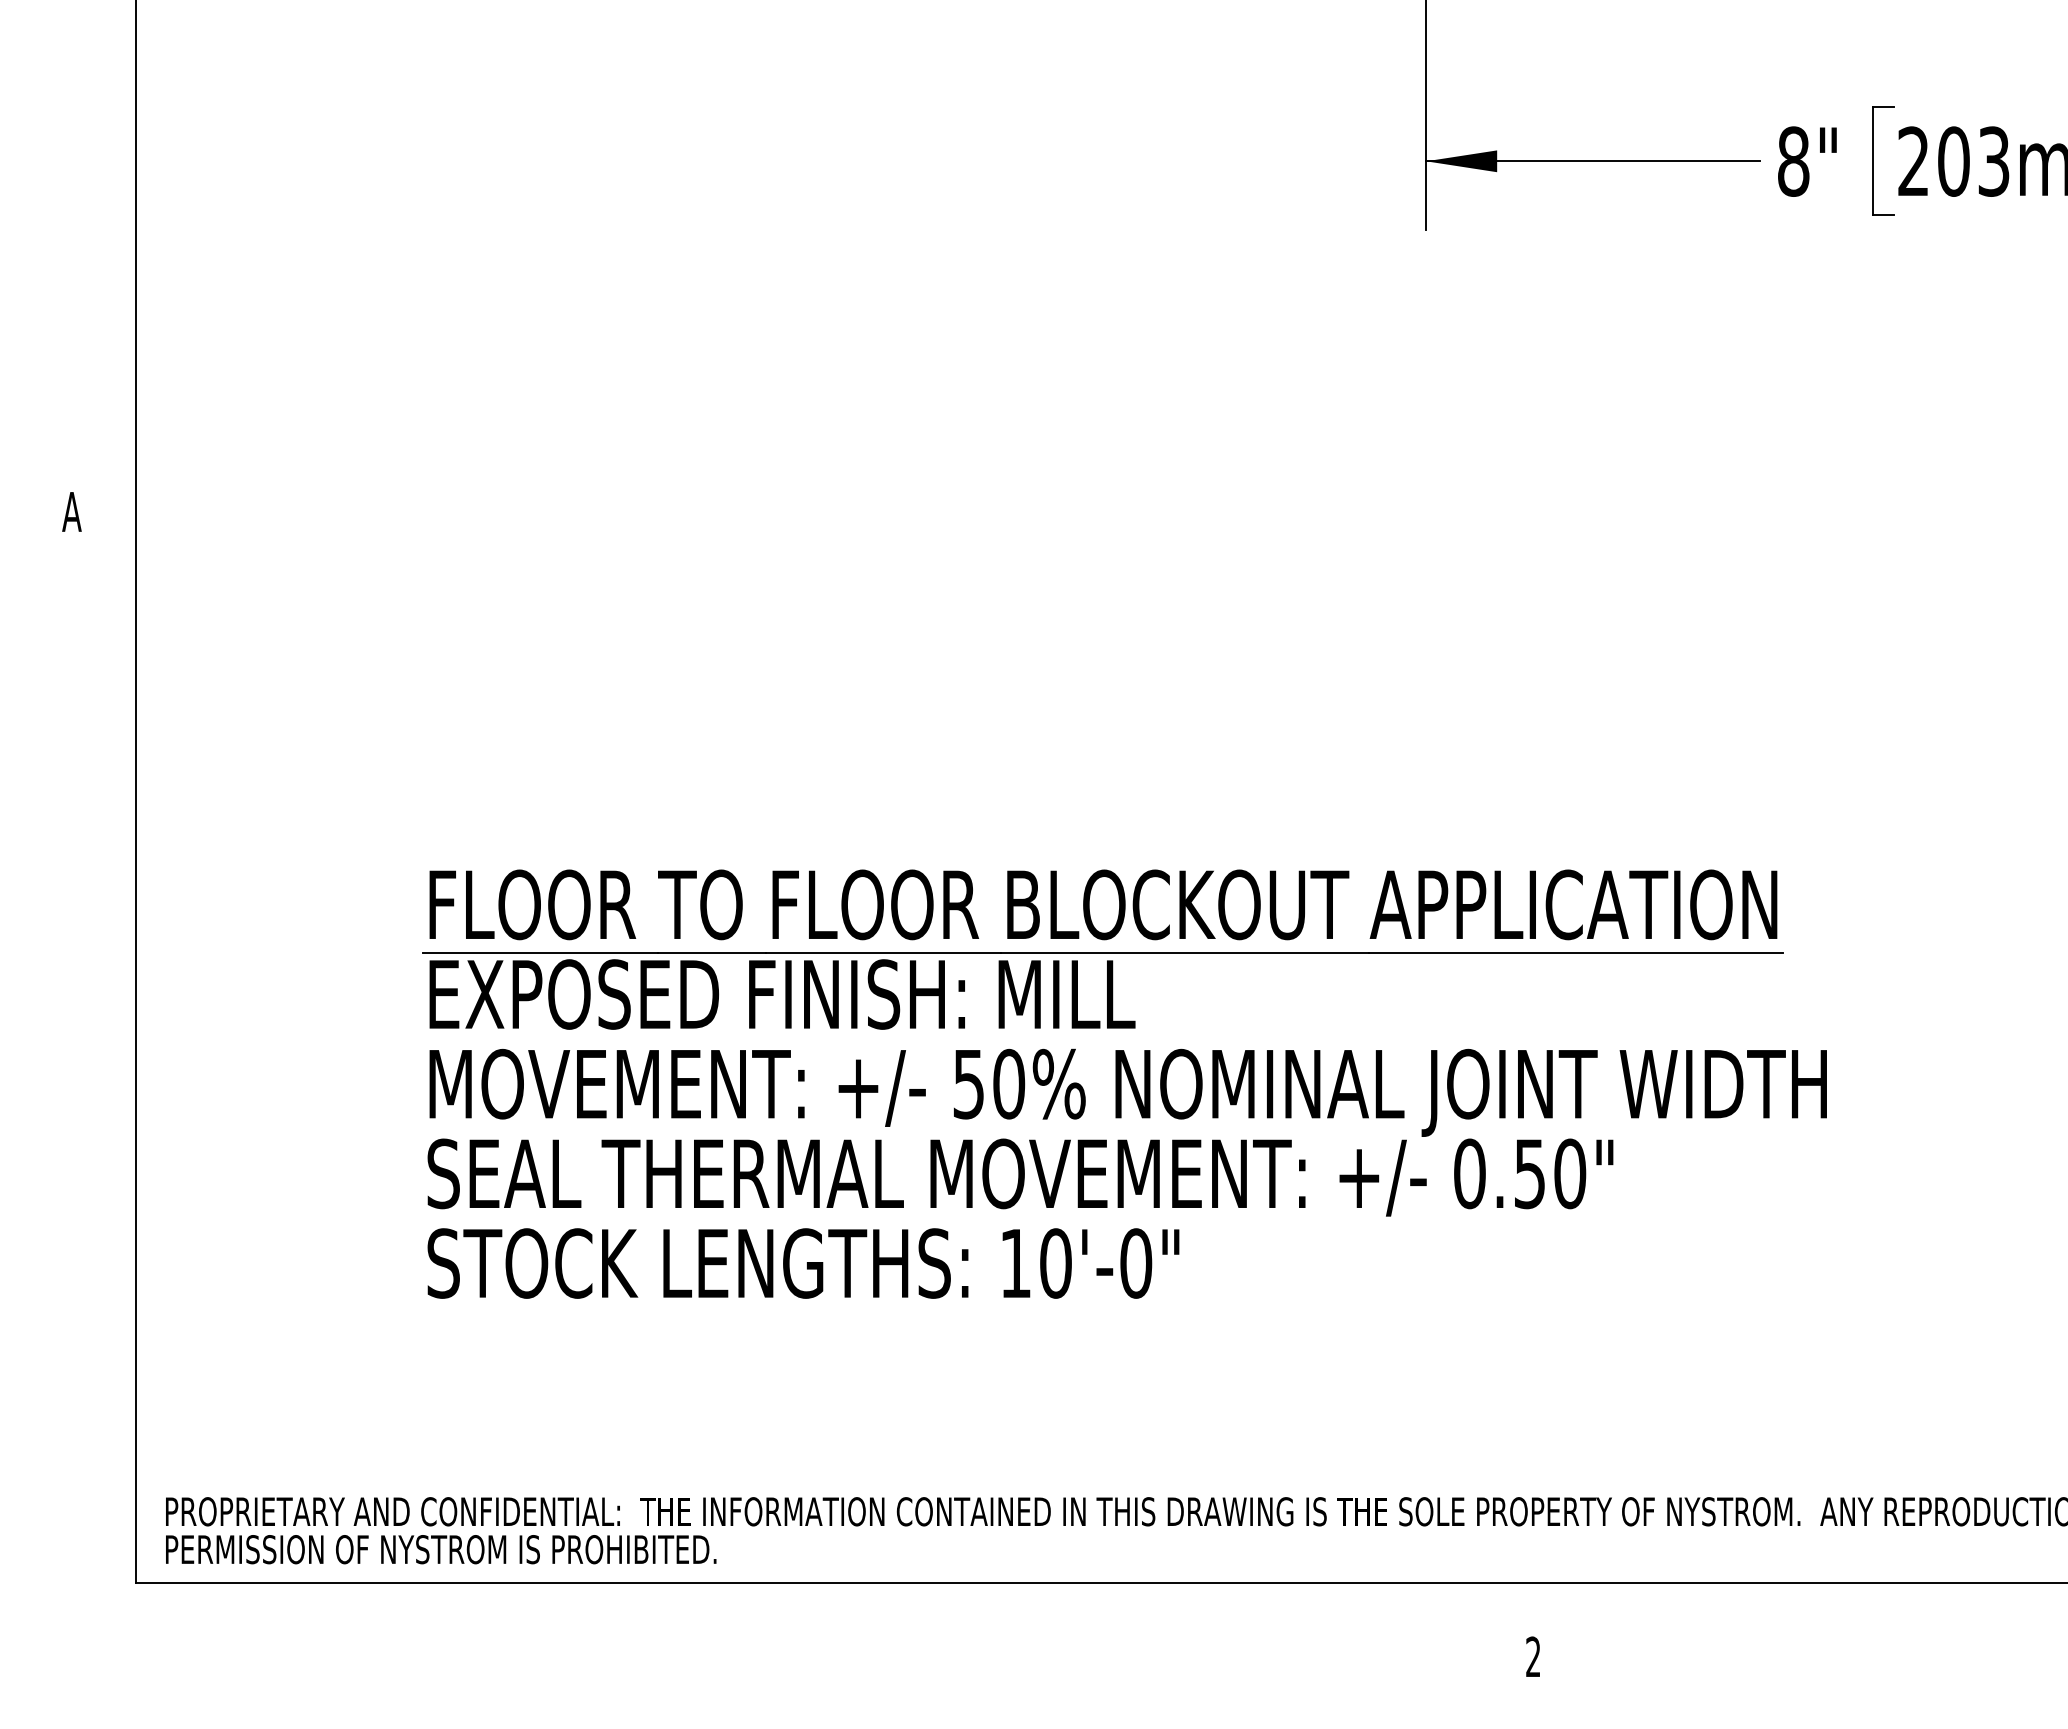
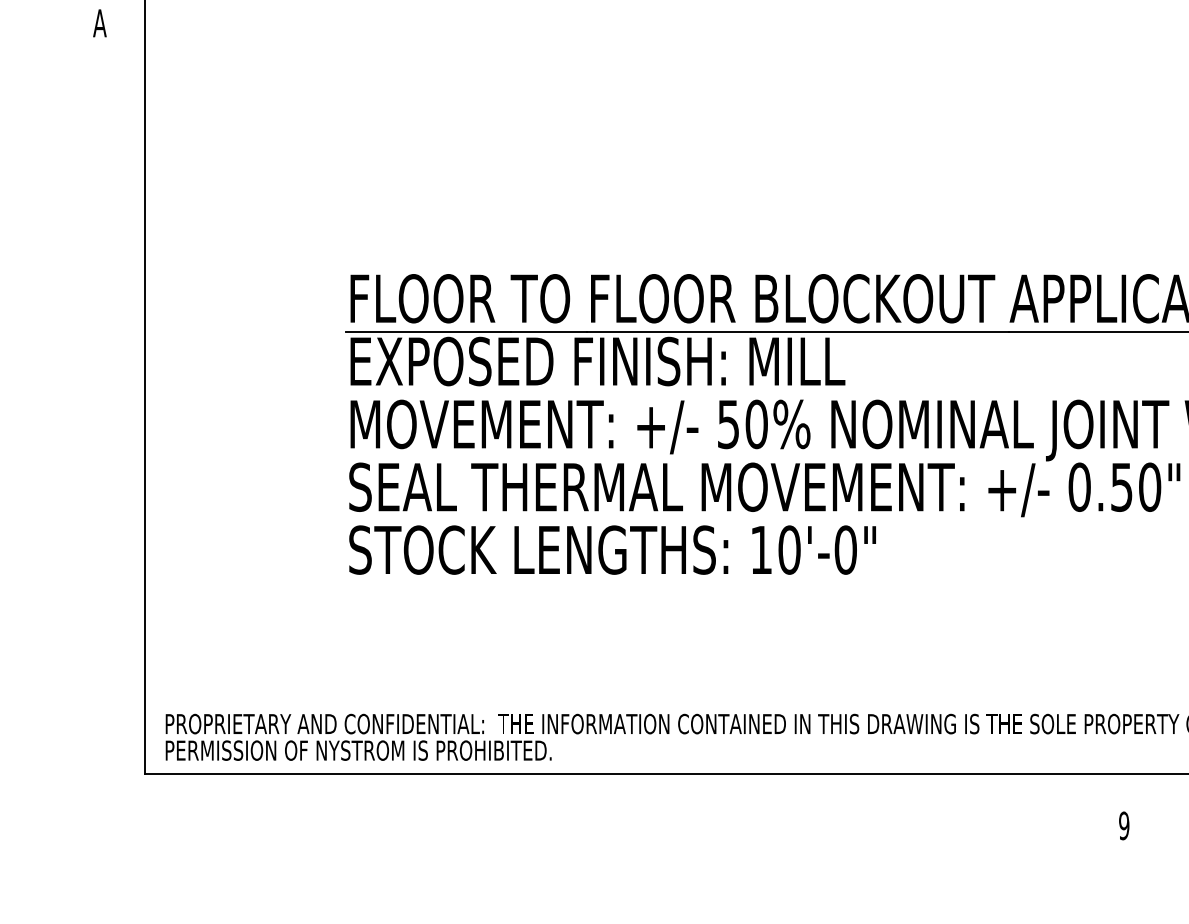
text: (1533, 1656) -> (1124, 825), 2 -> 9

